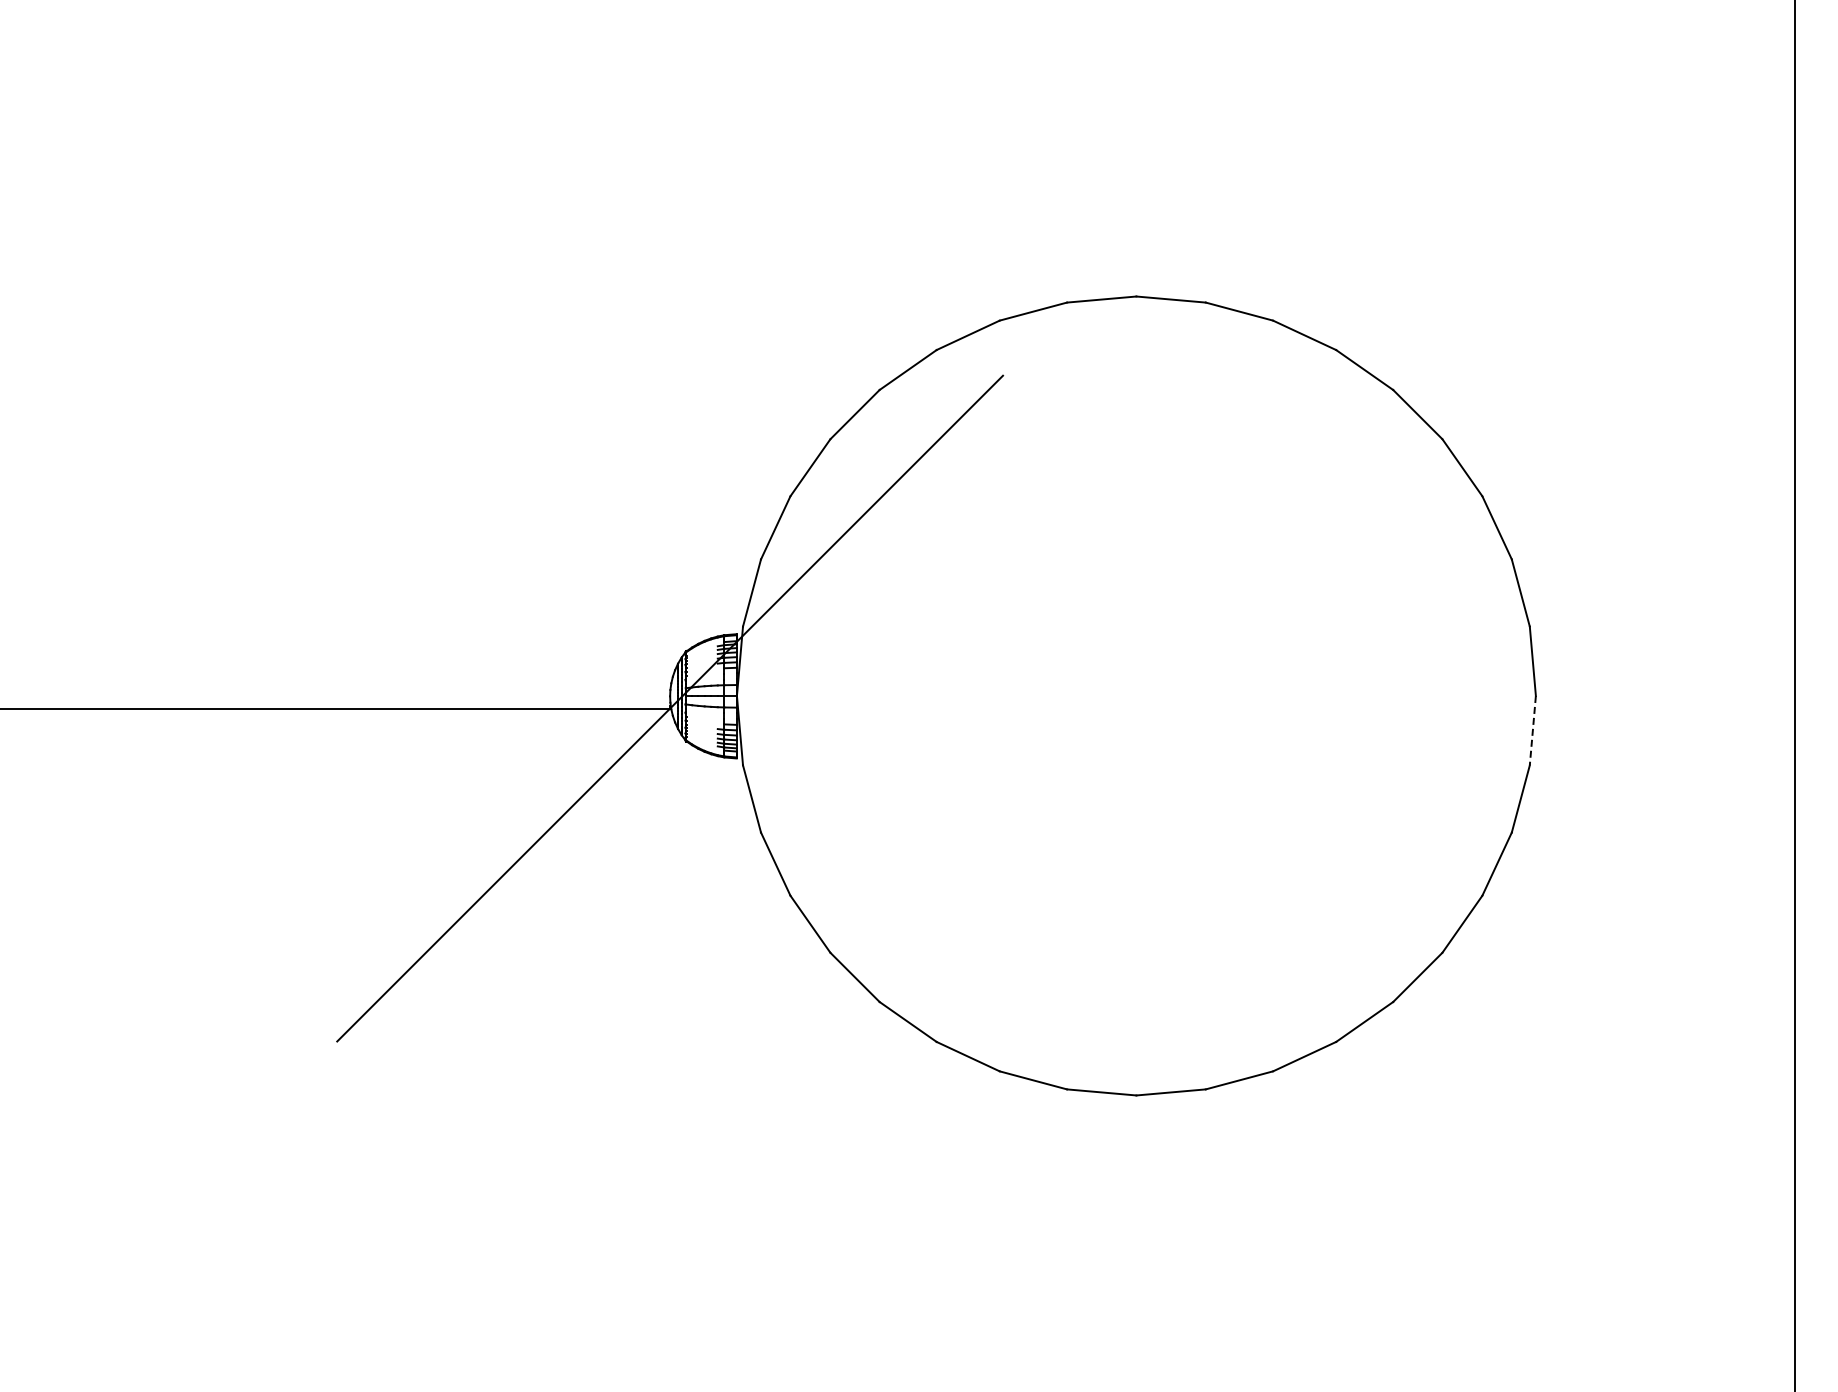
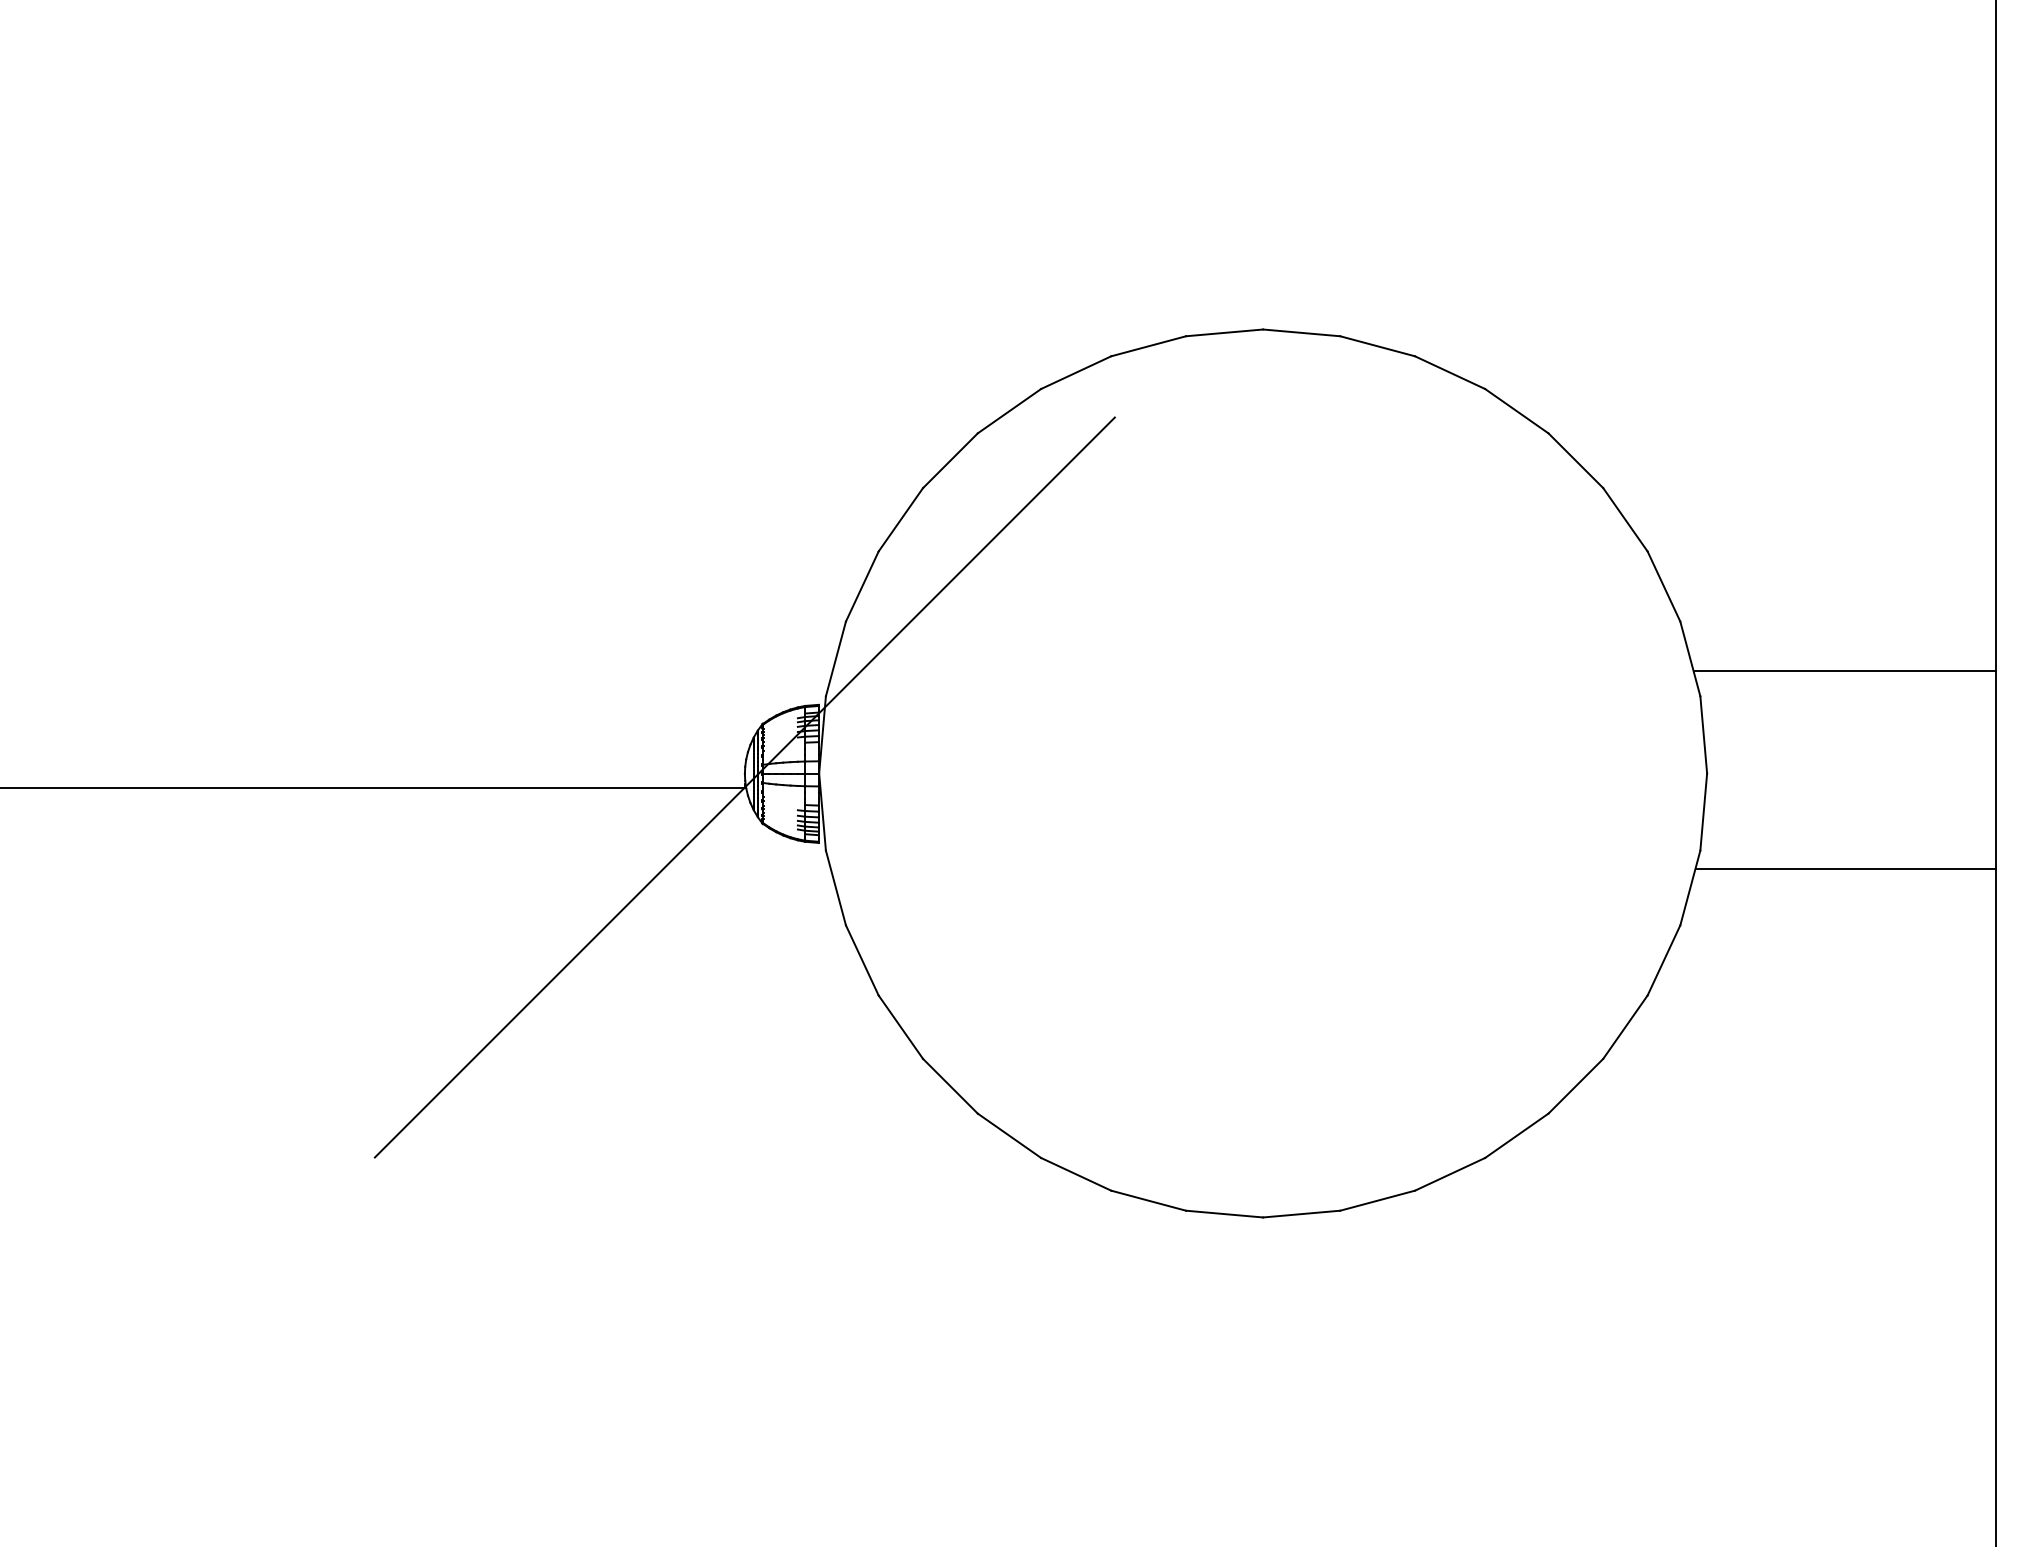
line: (1659, 603) -> (1844, 670), added
line: (1532, 730) -> (1703, 811), dashed -> solid
line: (1660, 781) -> (1845, 868), added

